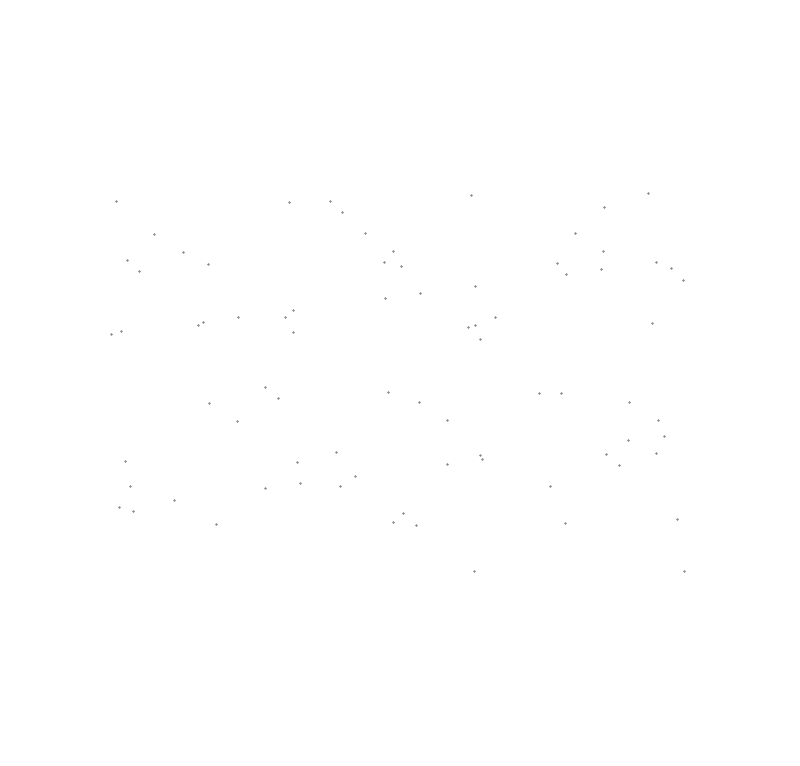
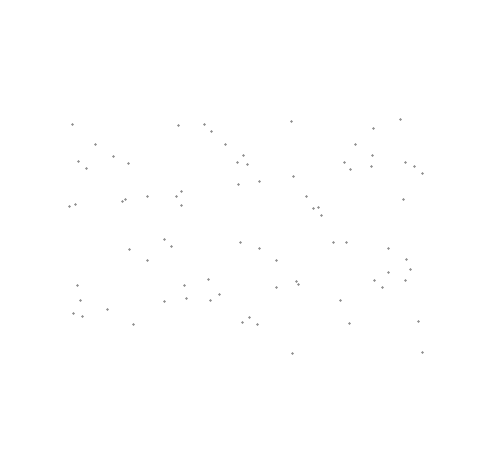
part: (475, 332) -> (317, 211), moved

